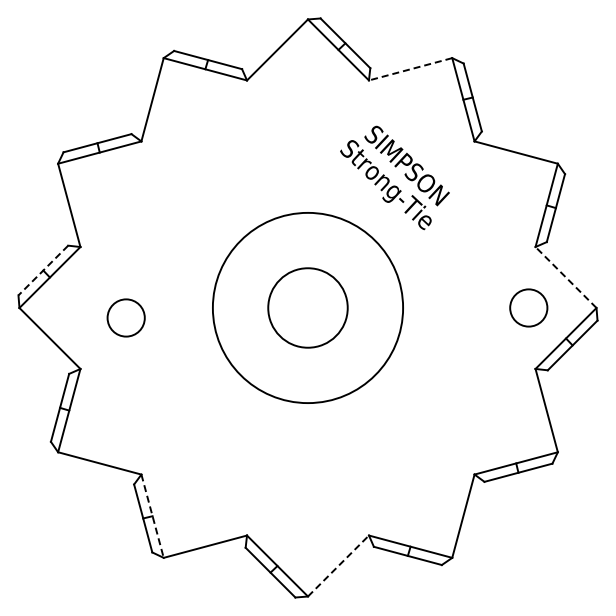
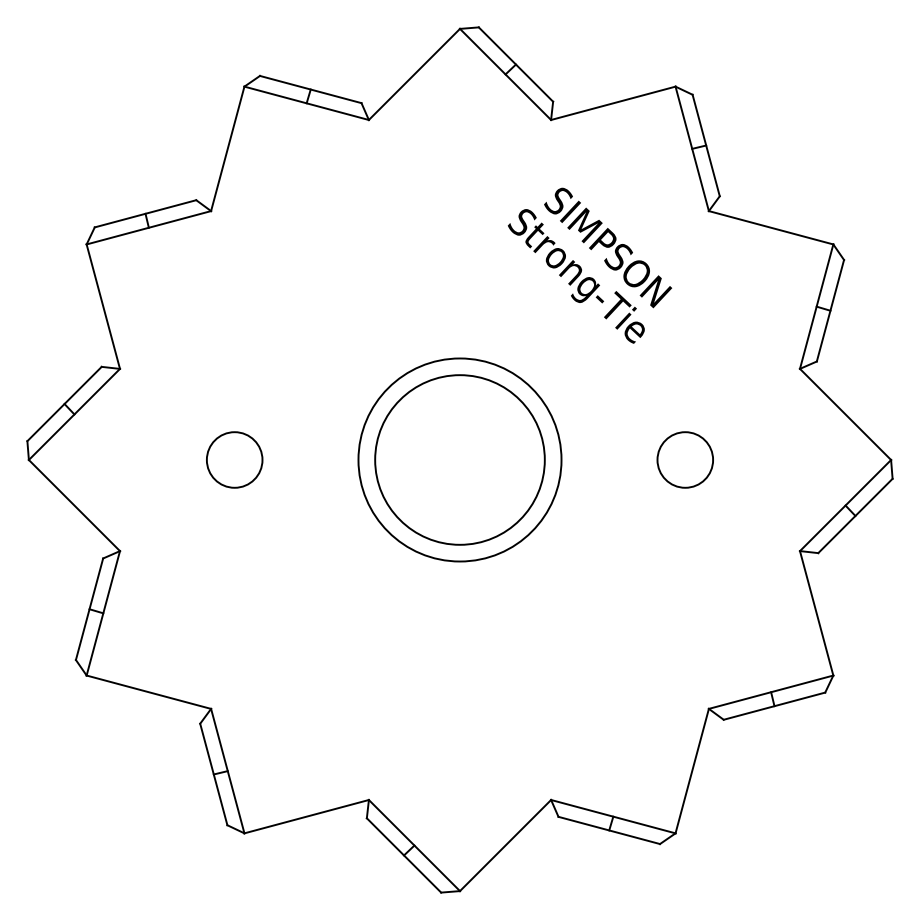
line: (410, 69) -> (613, 103), dashed -> solid
line: (42, 270) -> (63, 403), dashed -> solid
line: (565, 277) -> (844, 414), dashed -> solid
circle: (307, 307) -> (459, 459), size x0.71
circle: (307, 307) -> (459, 459), size x1.43
circle: (528, 307) -> (684, 459), moved
circle: (125, 317) -> (233, 459), moved
line: (152, 516) -> (227, 771), dashed -> solid
line: (338, 565) -> (505, 844), dashed -> solid

